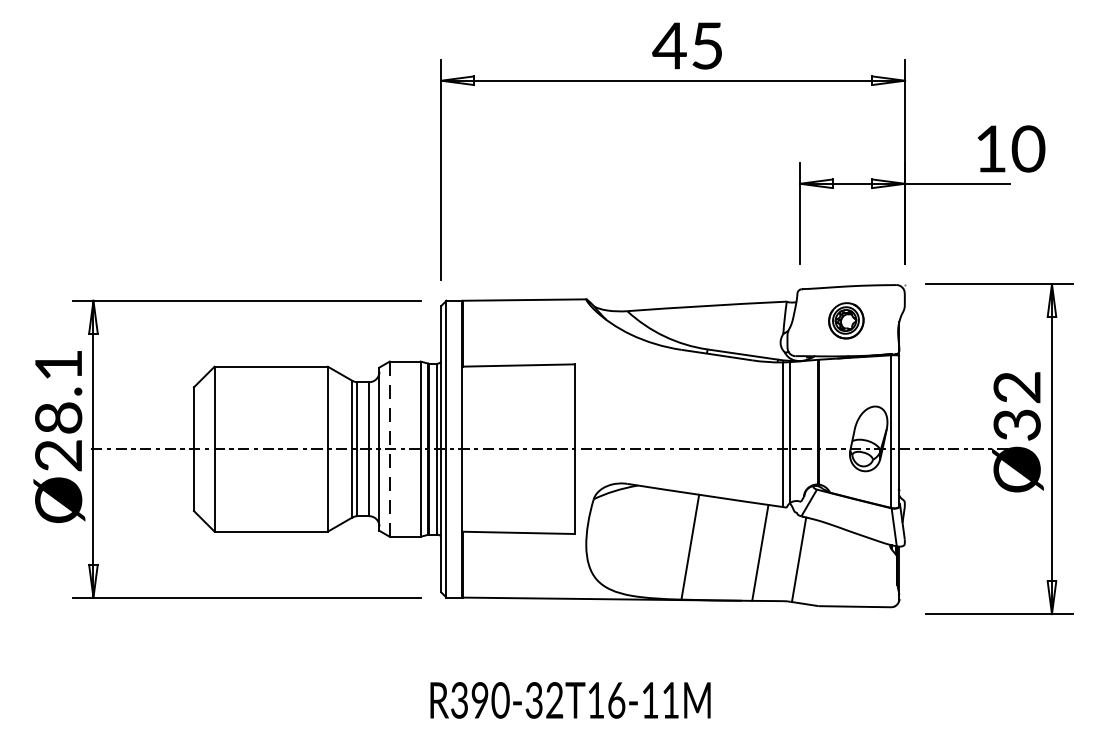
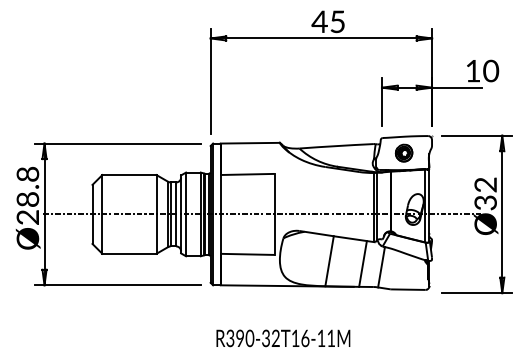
text: (57, 363) -> (27, 173), Ø28.1 -> Ø28.8
line: (390, 449) -> (186, 214), dashed -> solid
text: (570, 700) -> (283, 338), moved

